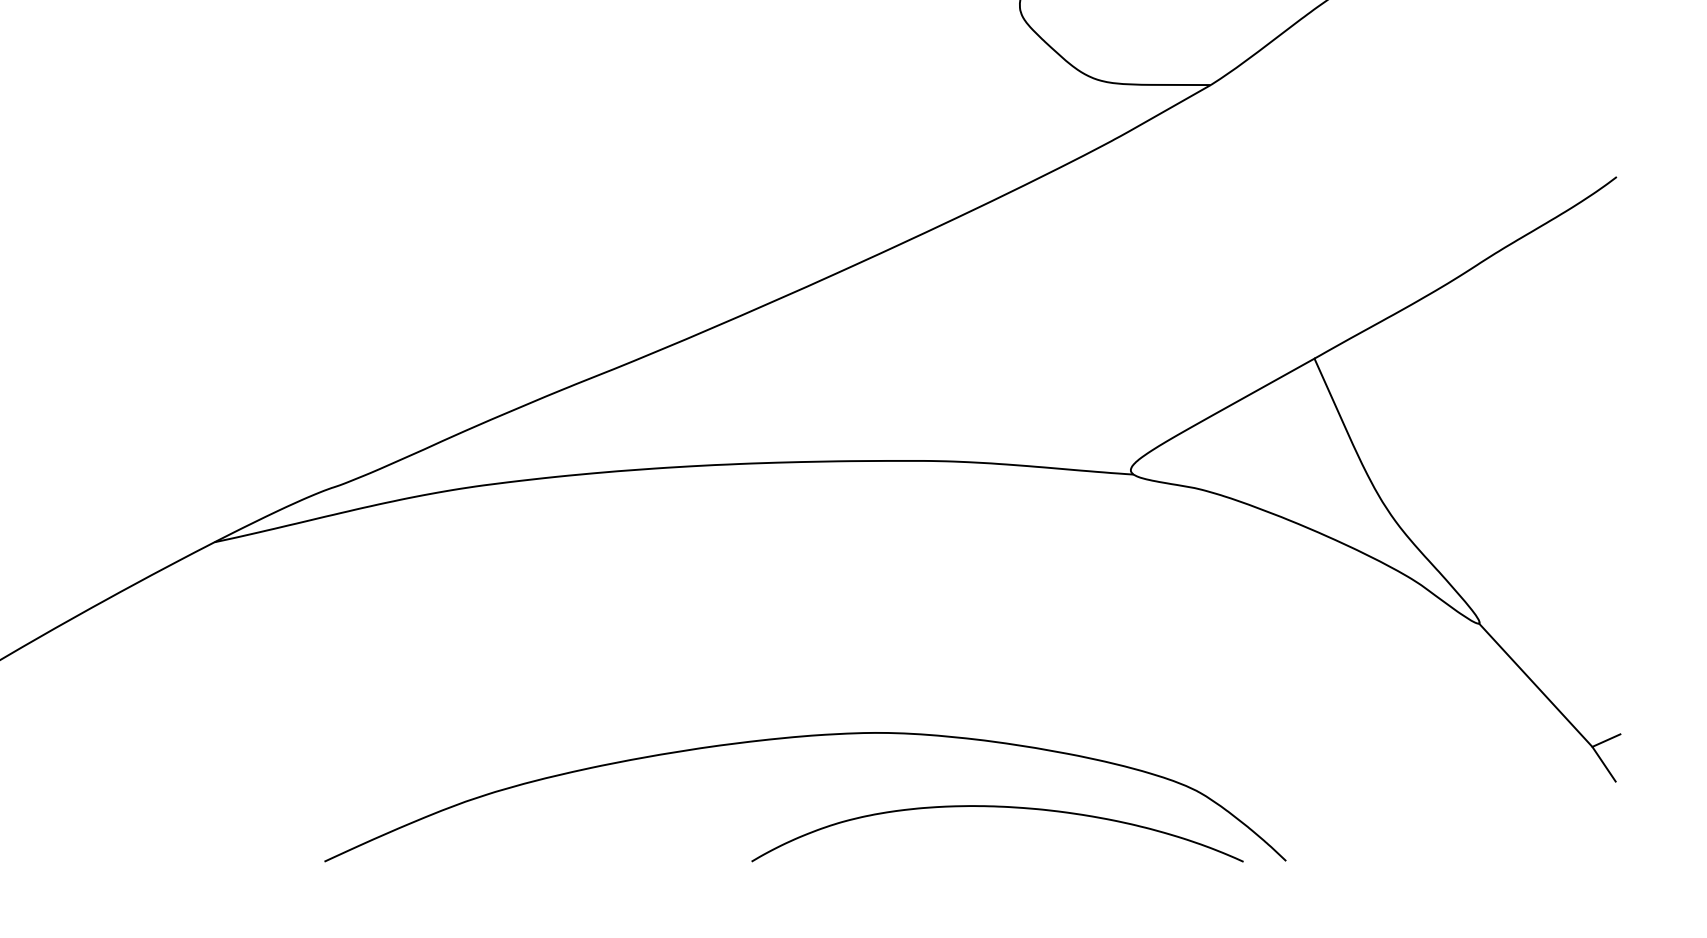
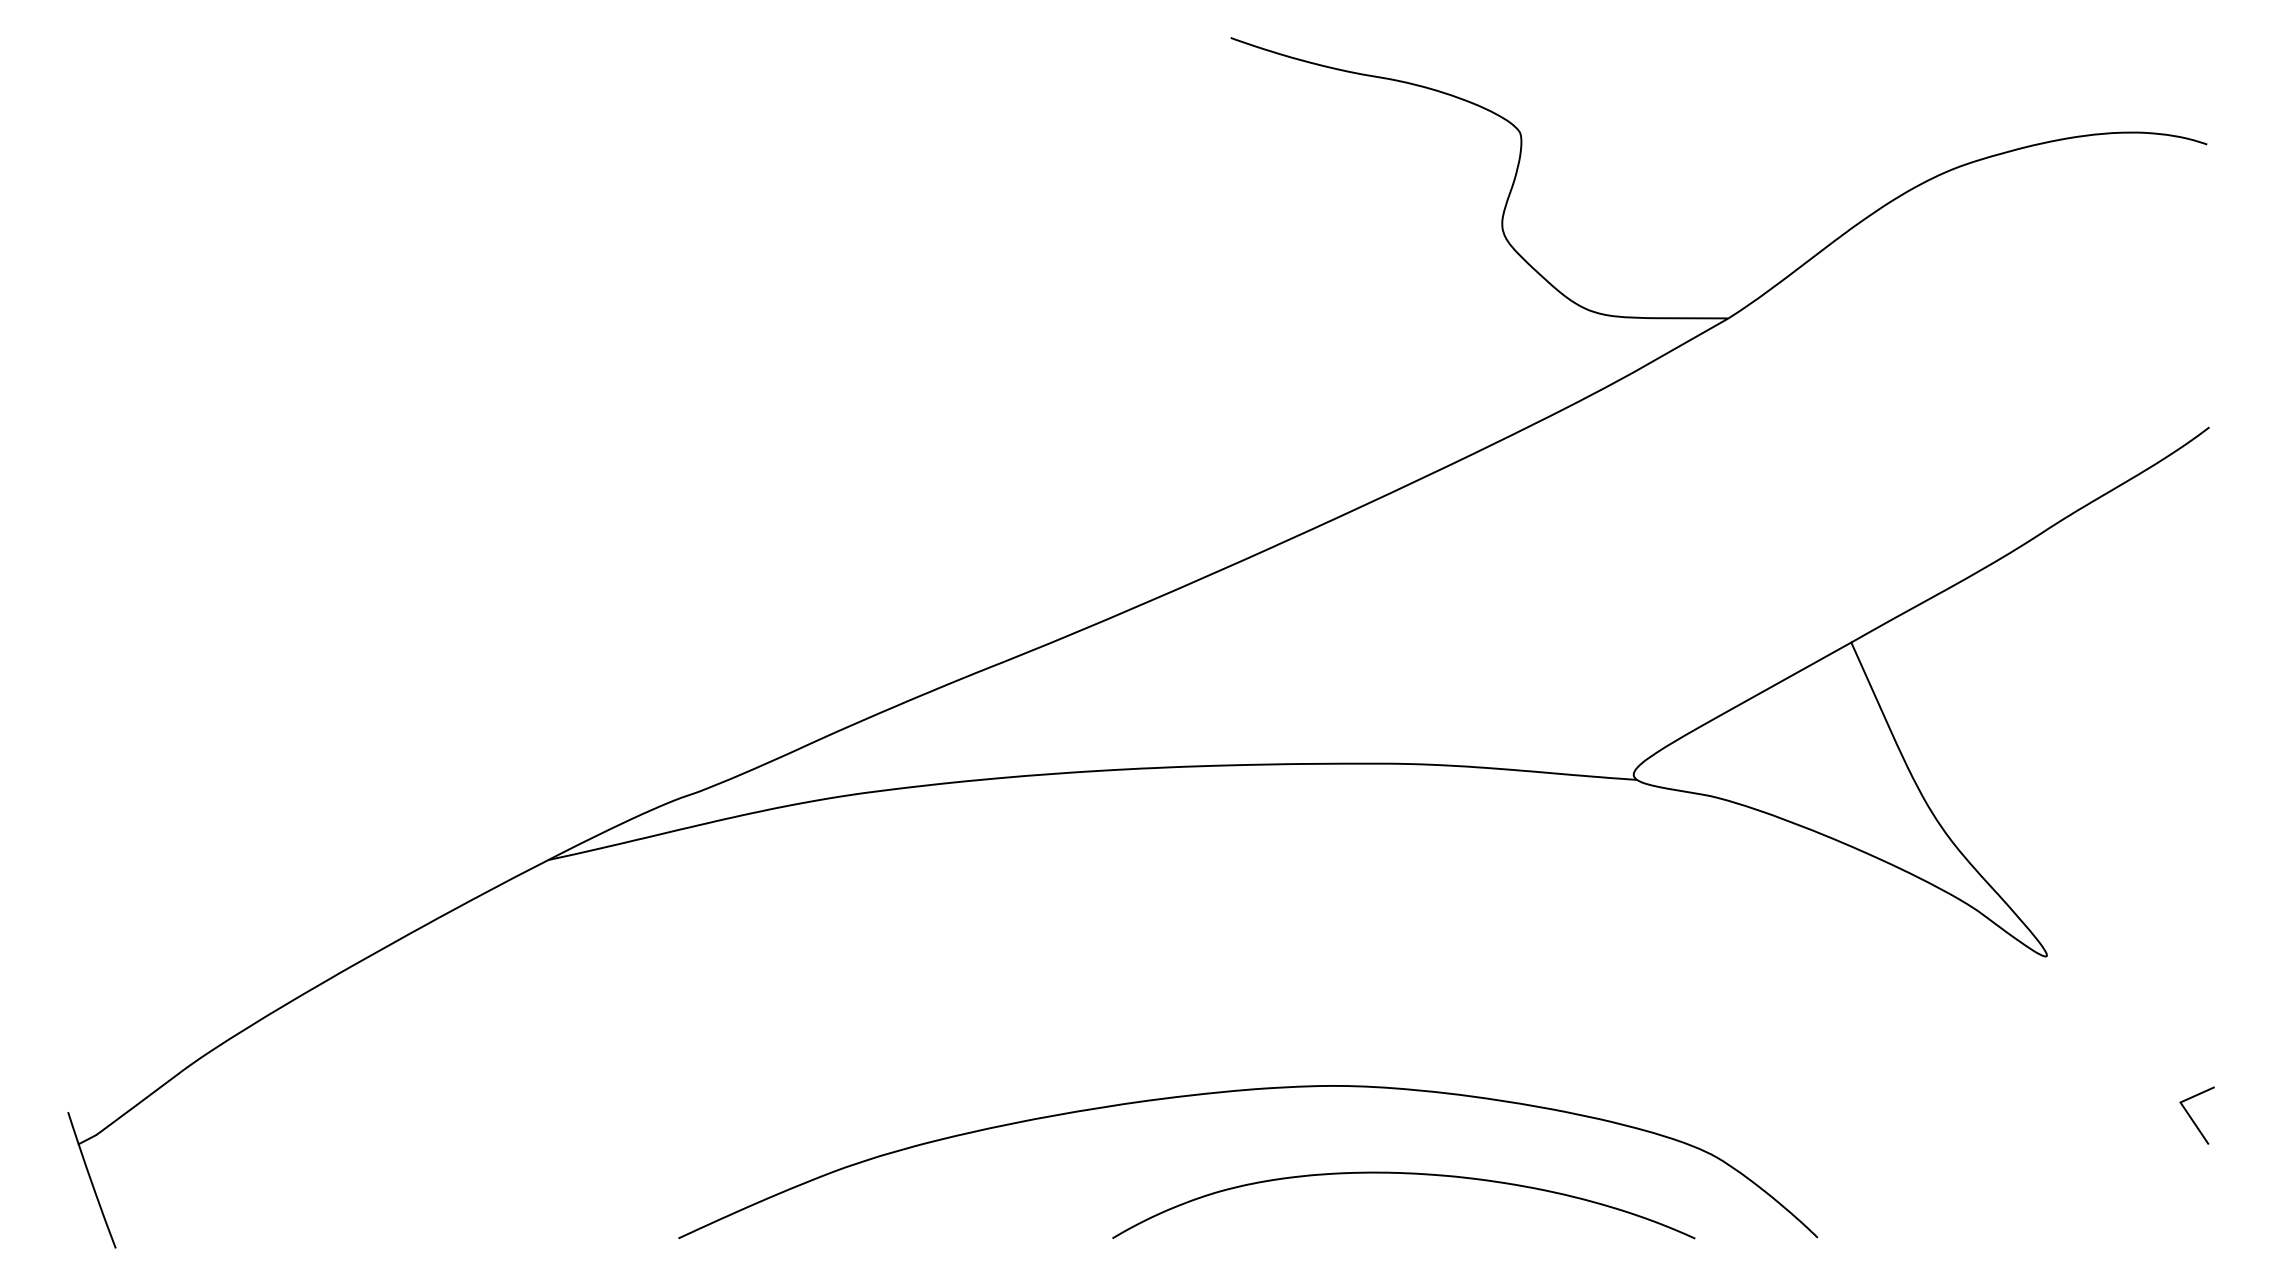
line: (1535, 685) -> (2113, 1029), removed
curve: (997, 807) -> (1403, 1174), moved

